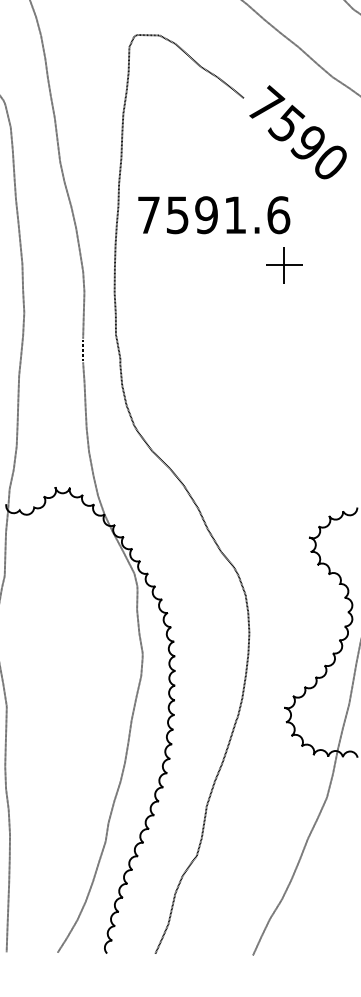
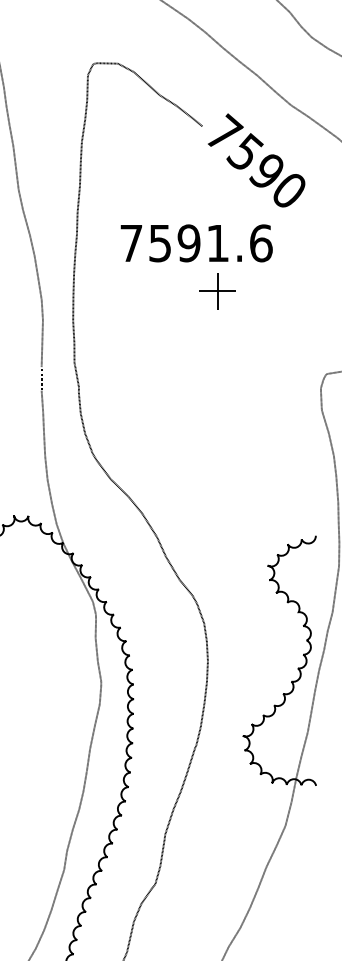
text: (214, 215) -> (197, 243), moved
part: (284, 265) -> (218, 291), moved

